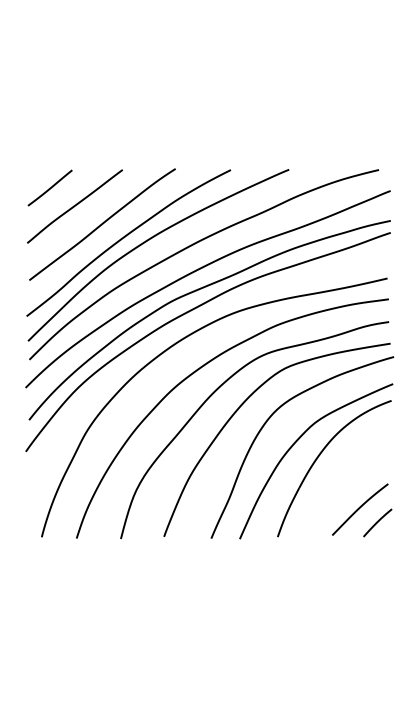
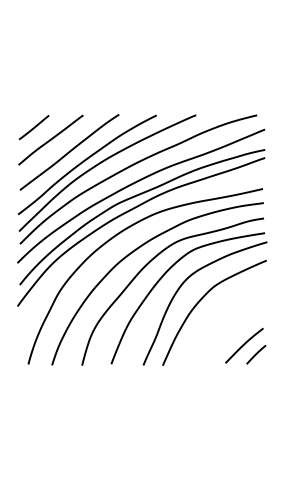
part: (322, 454) -> (218, 308), removed

